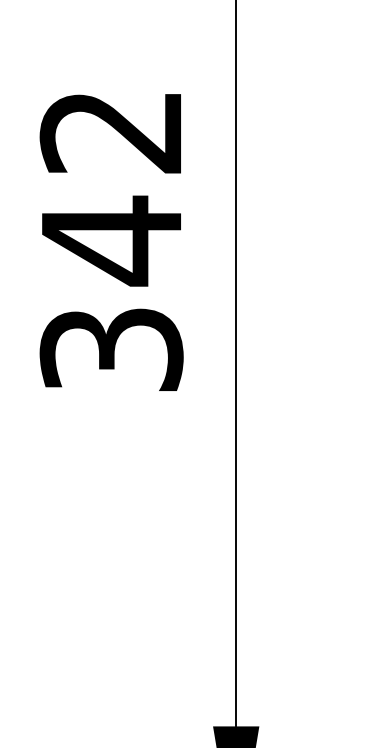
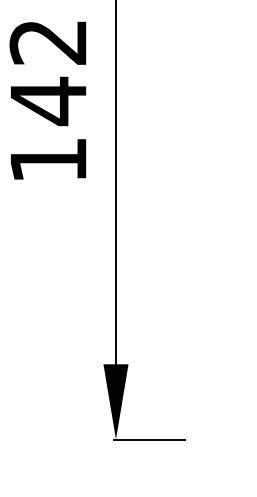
text: (111, 350) -> (48, 160), 342 -> 142

